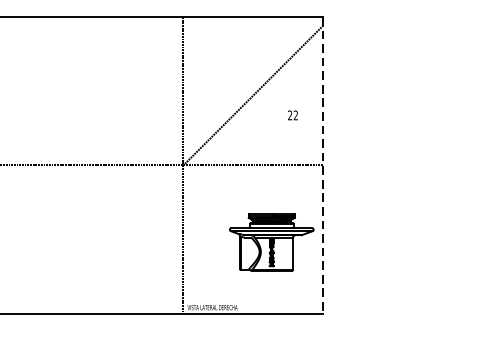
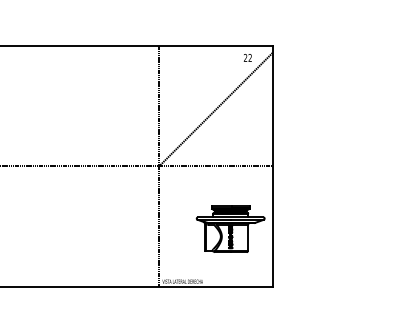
text: (292, 114) -> (247, 57), moved
line: (323, 165) -> (272, 166), dashed -> solid

